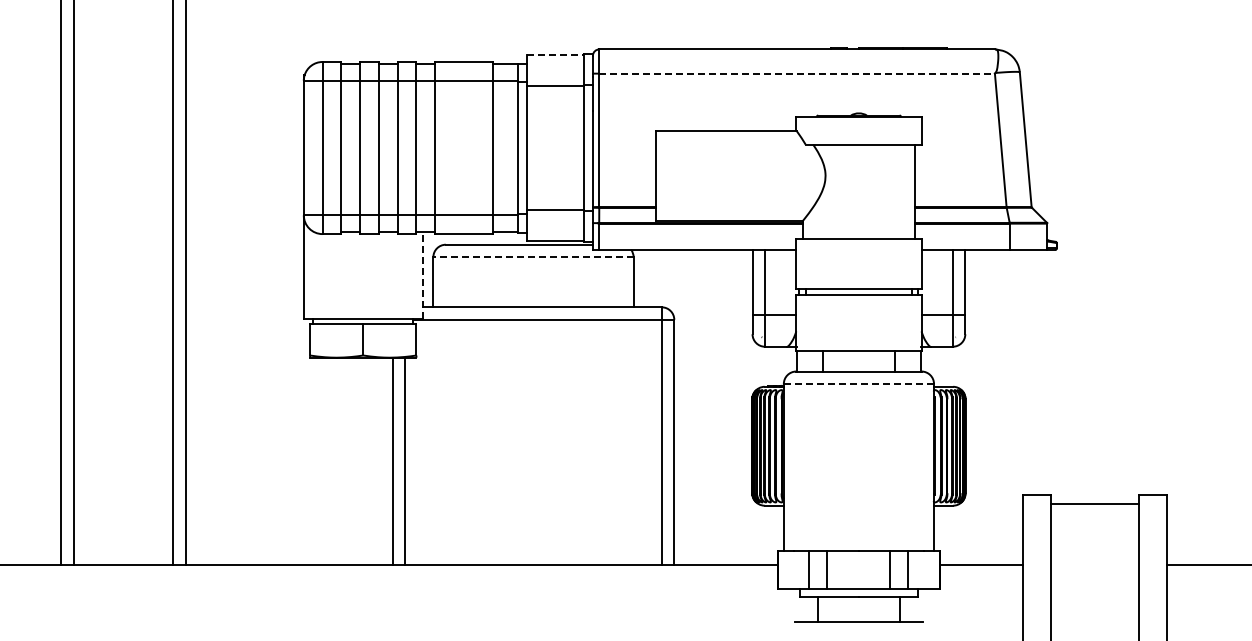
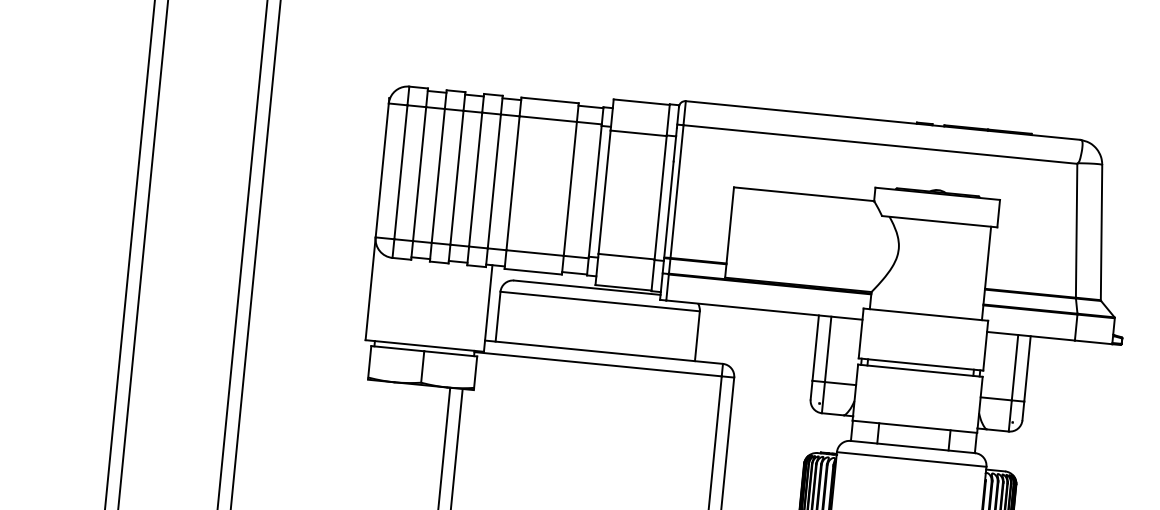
line: (555, 54) -> (641, 101), dashed -> solid
line: (797, 73) -> (880, 144), dashed -> solid
line: (533, 257) -> (600, 301), dashed -> solid
line: (422, 274) -> (488, 307), dashed -> solid
line: (858, 384) -> (911, 459), dashed -> solid

